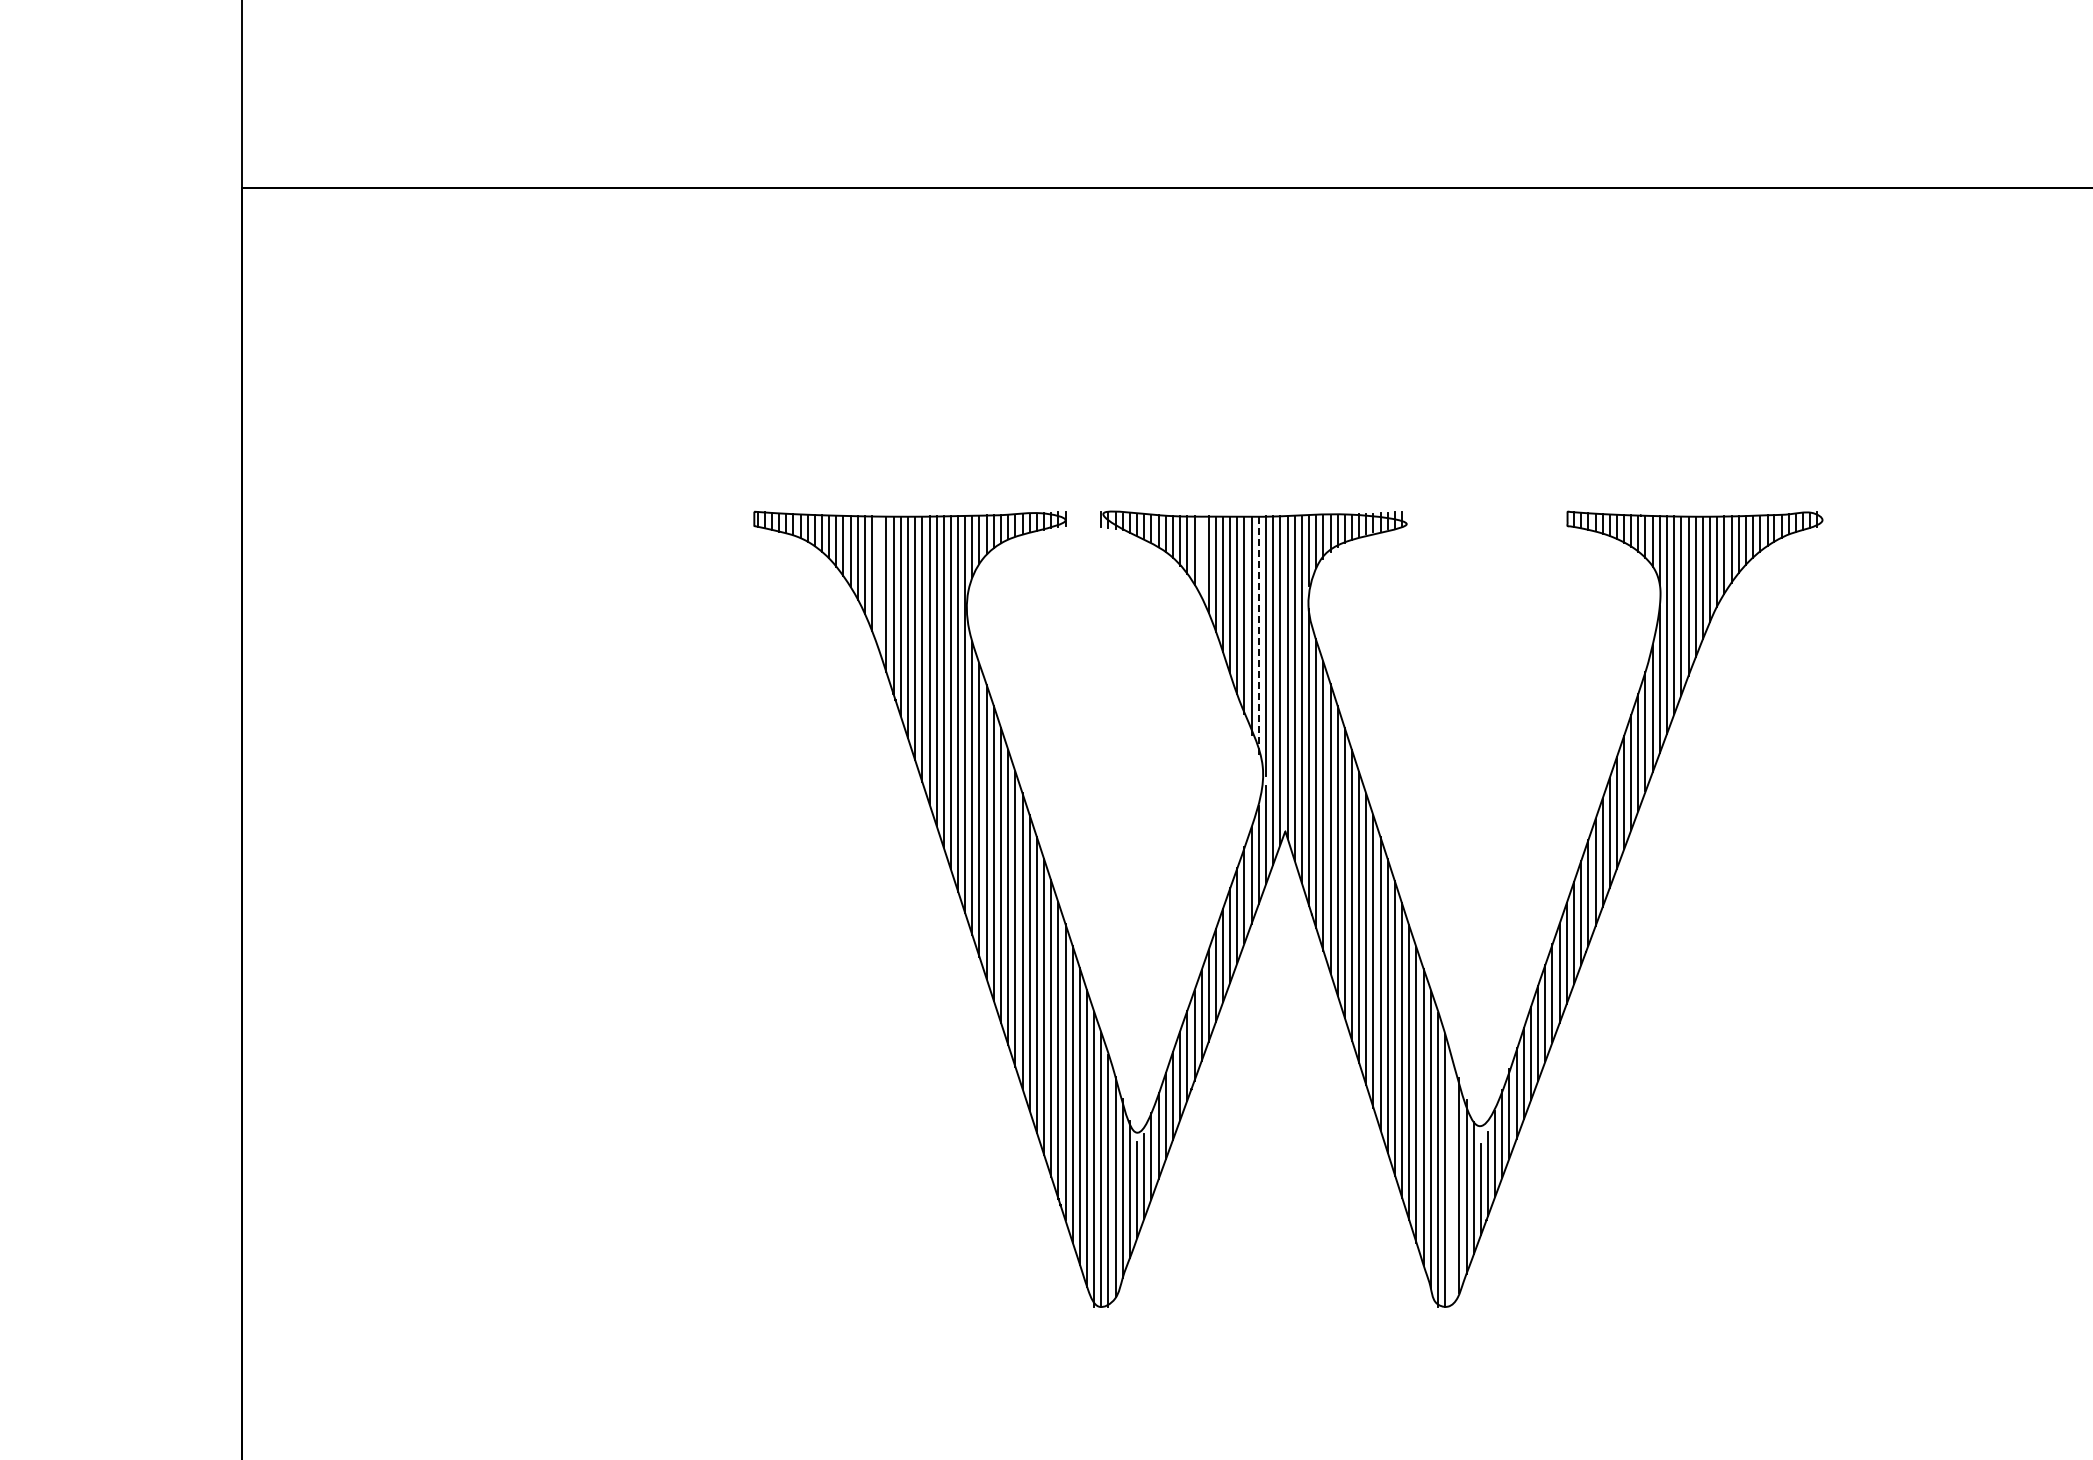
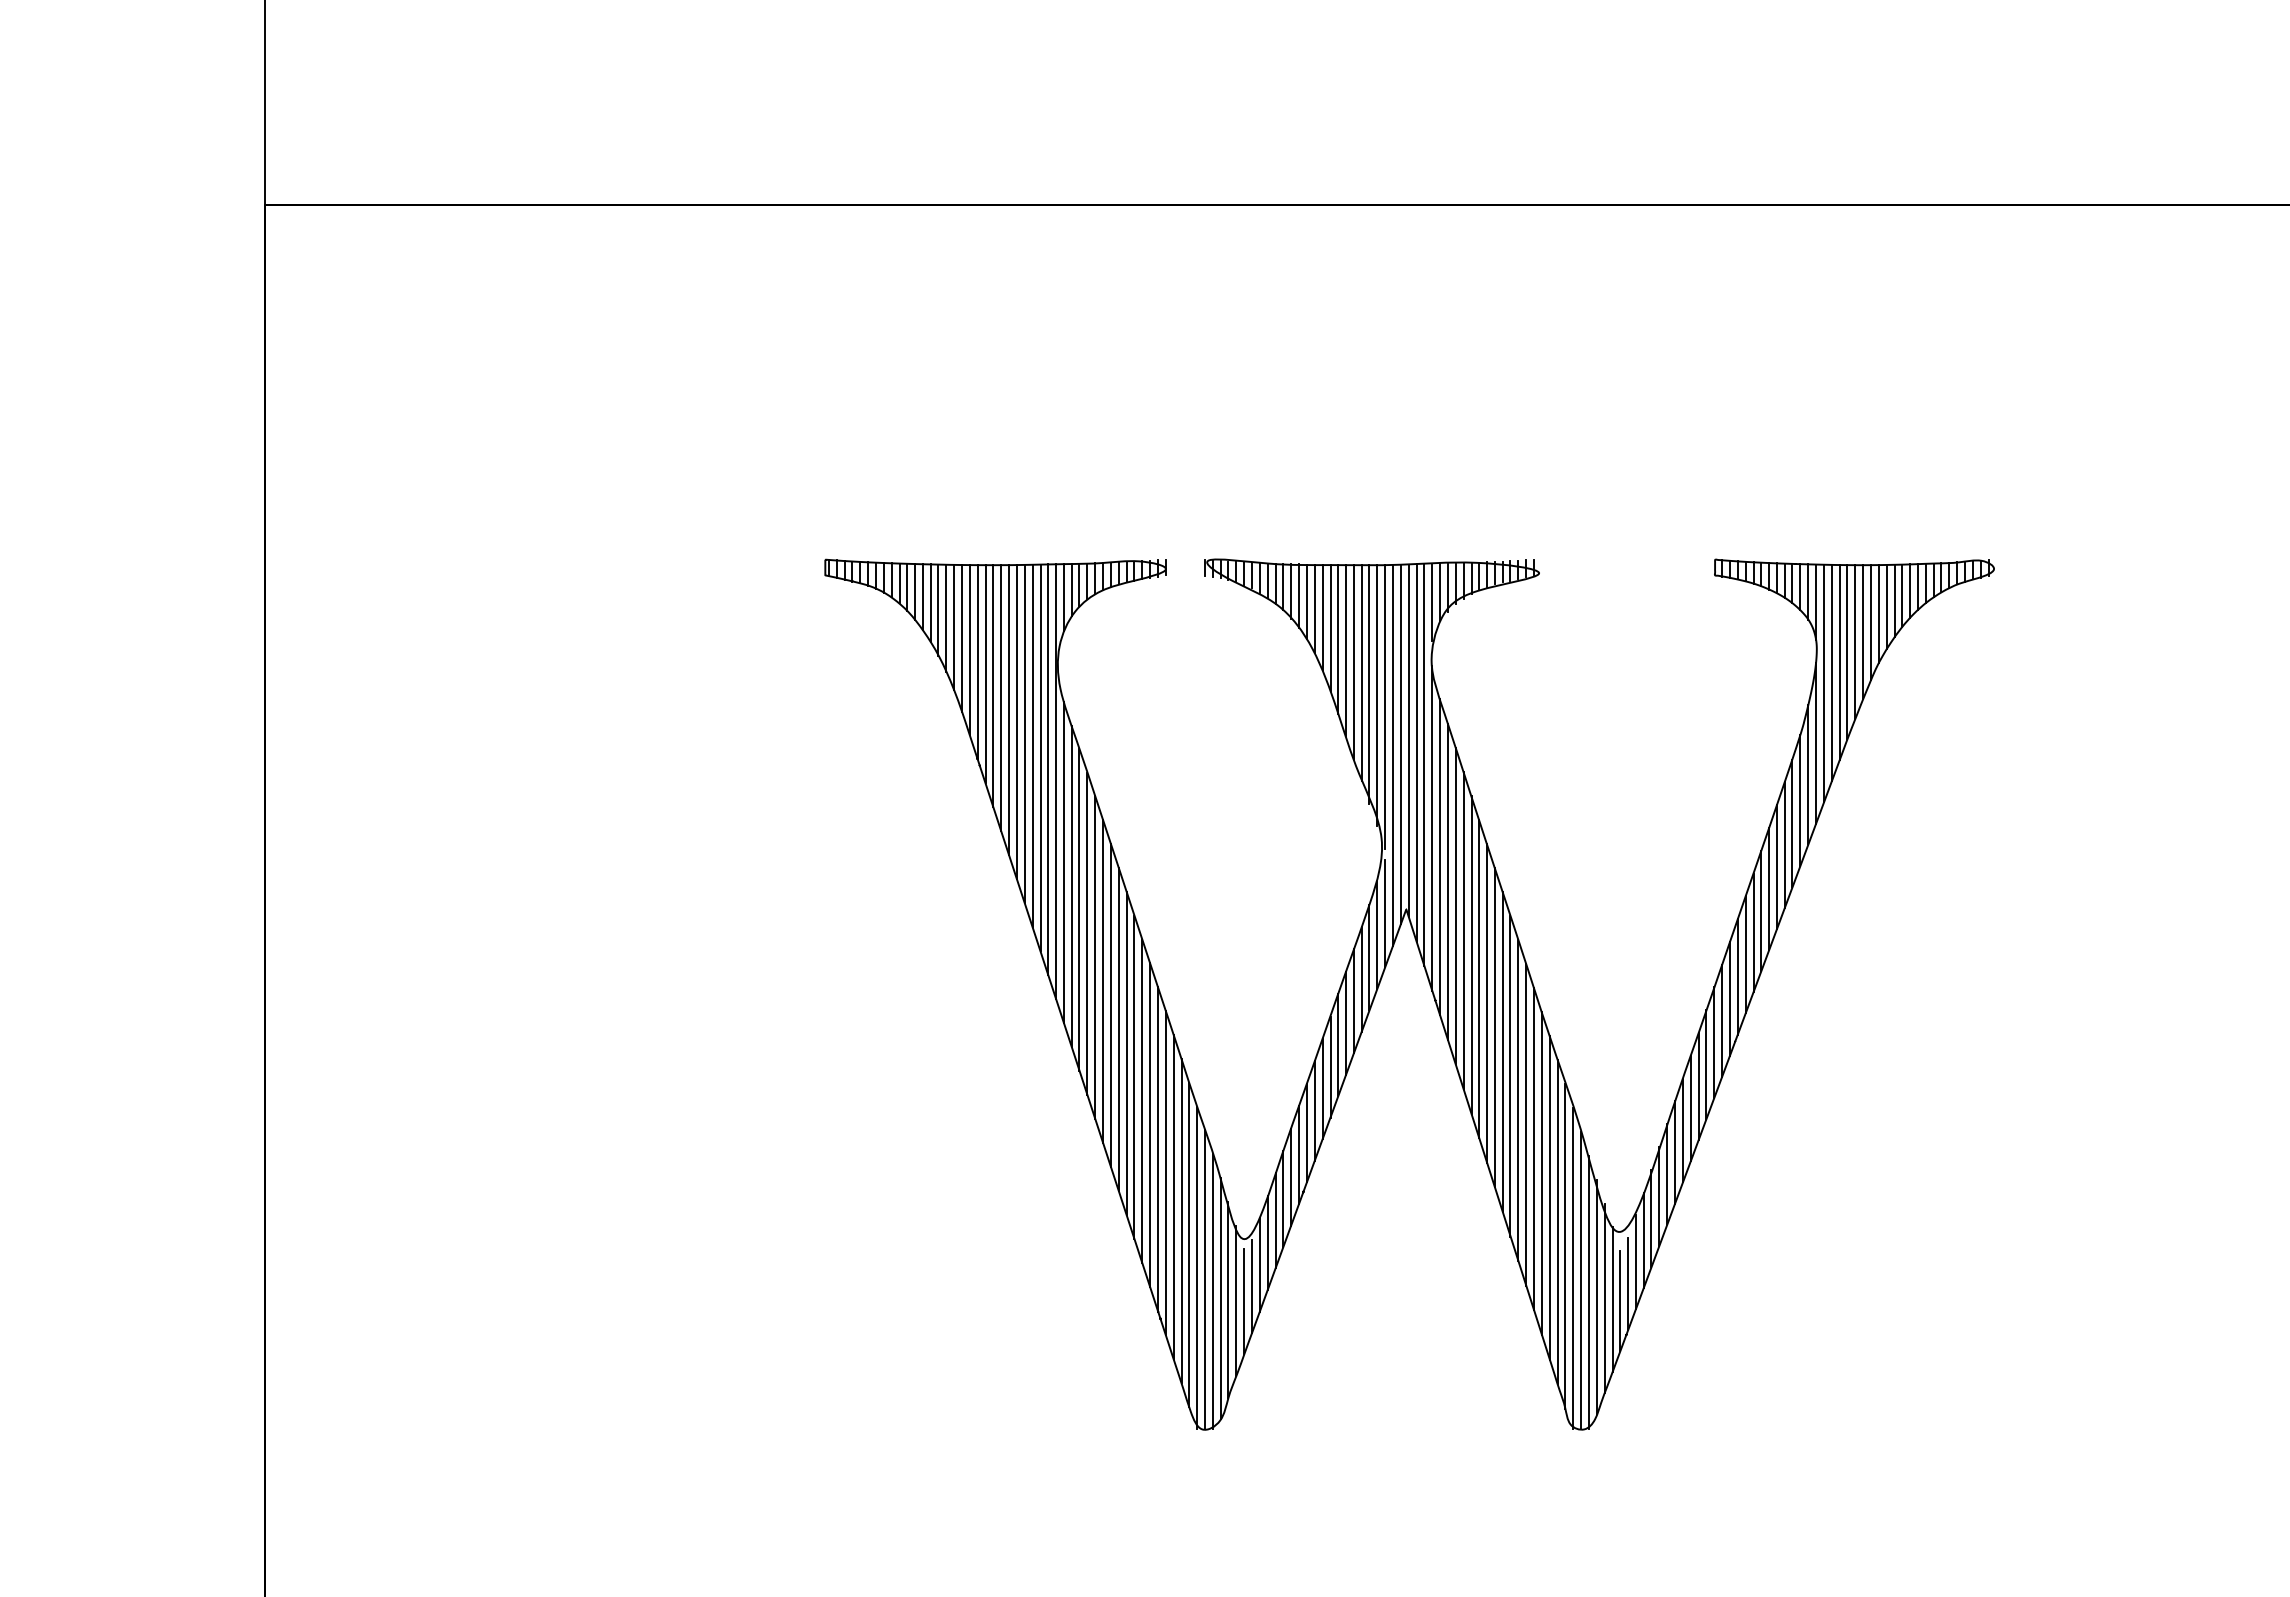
line: (1201, 556) -> (1314, 608), added
line: (879, 583) -> (962, 638), added
line: (1258, 636) -> (1376, 696), dashed -> solid
line: (1452, 1181) -> (1589, 1292), added

